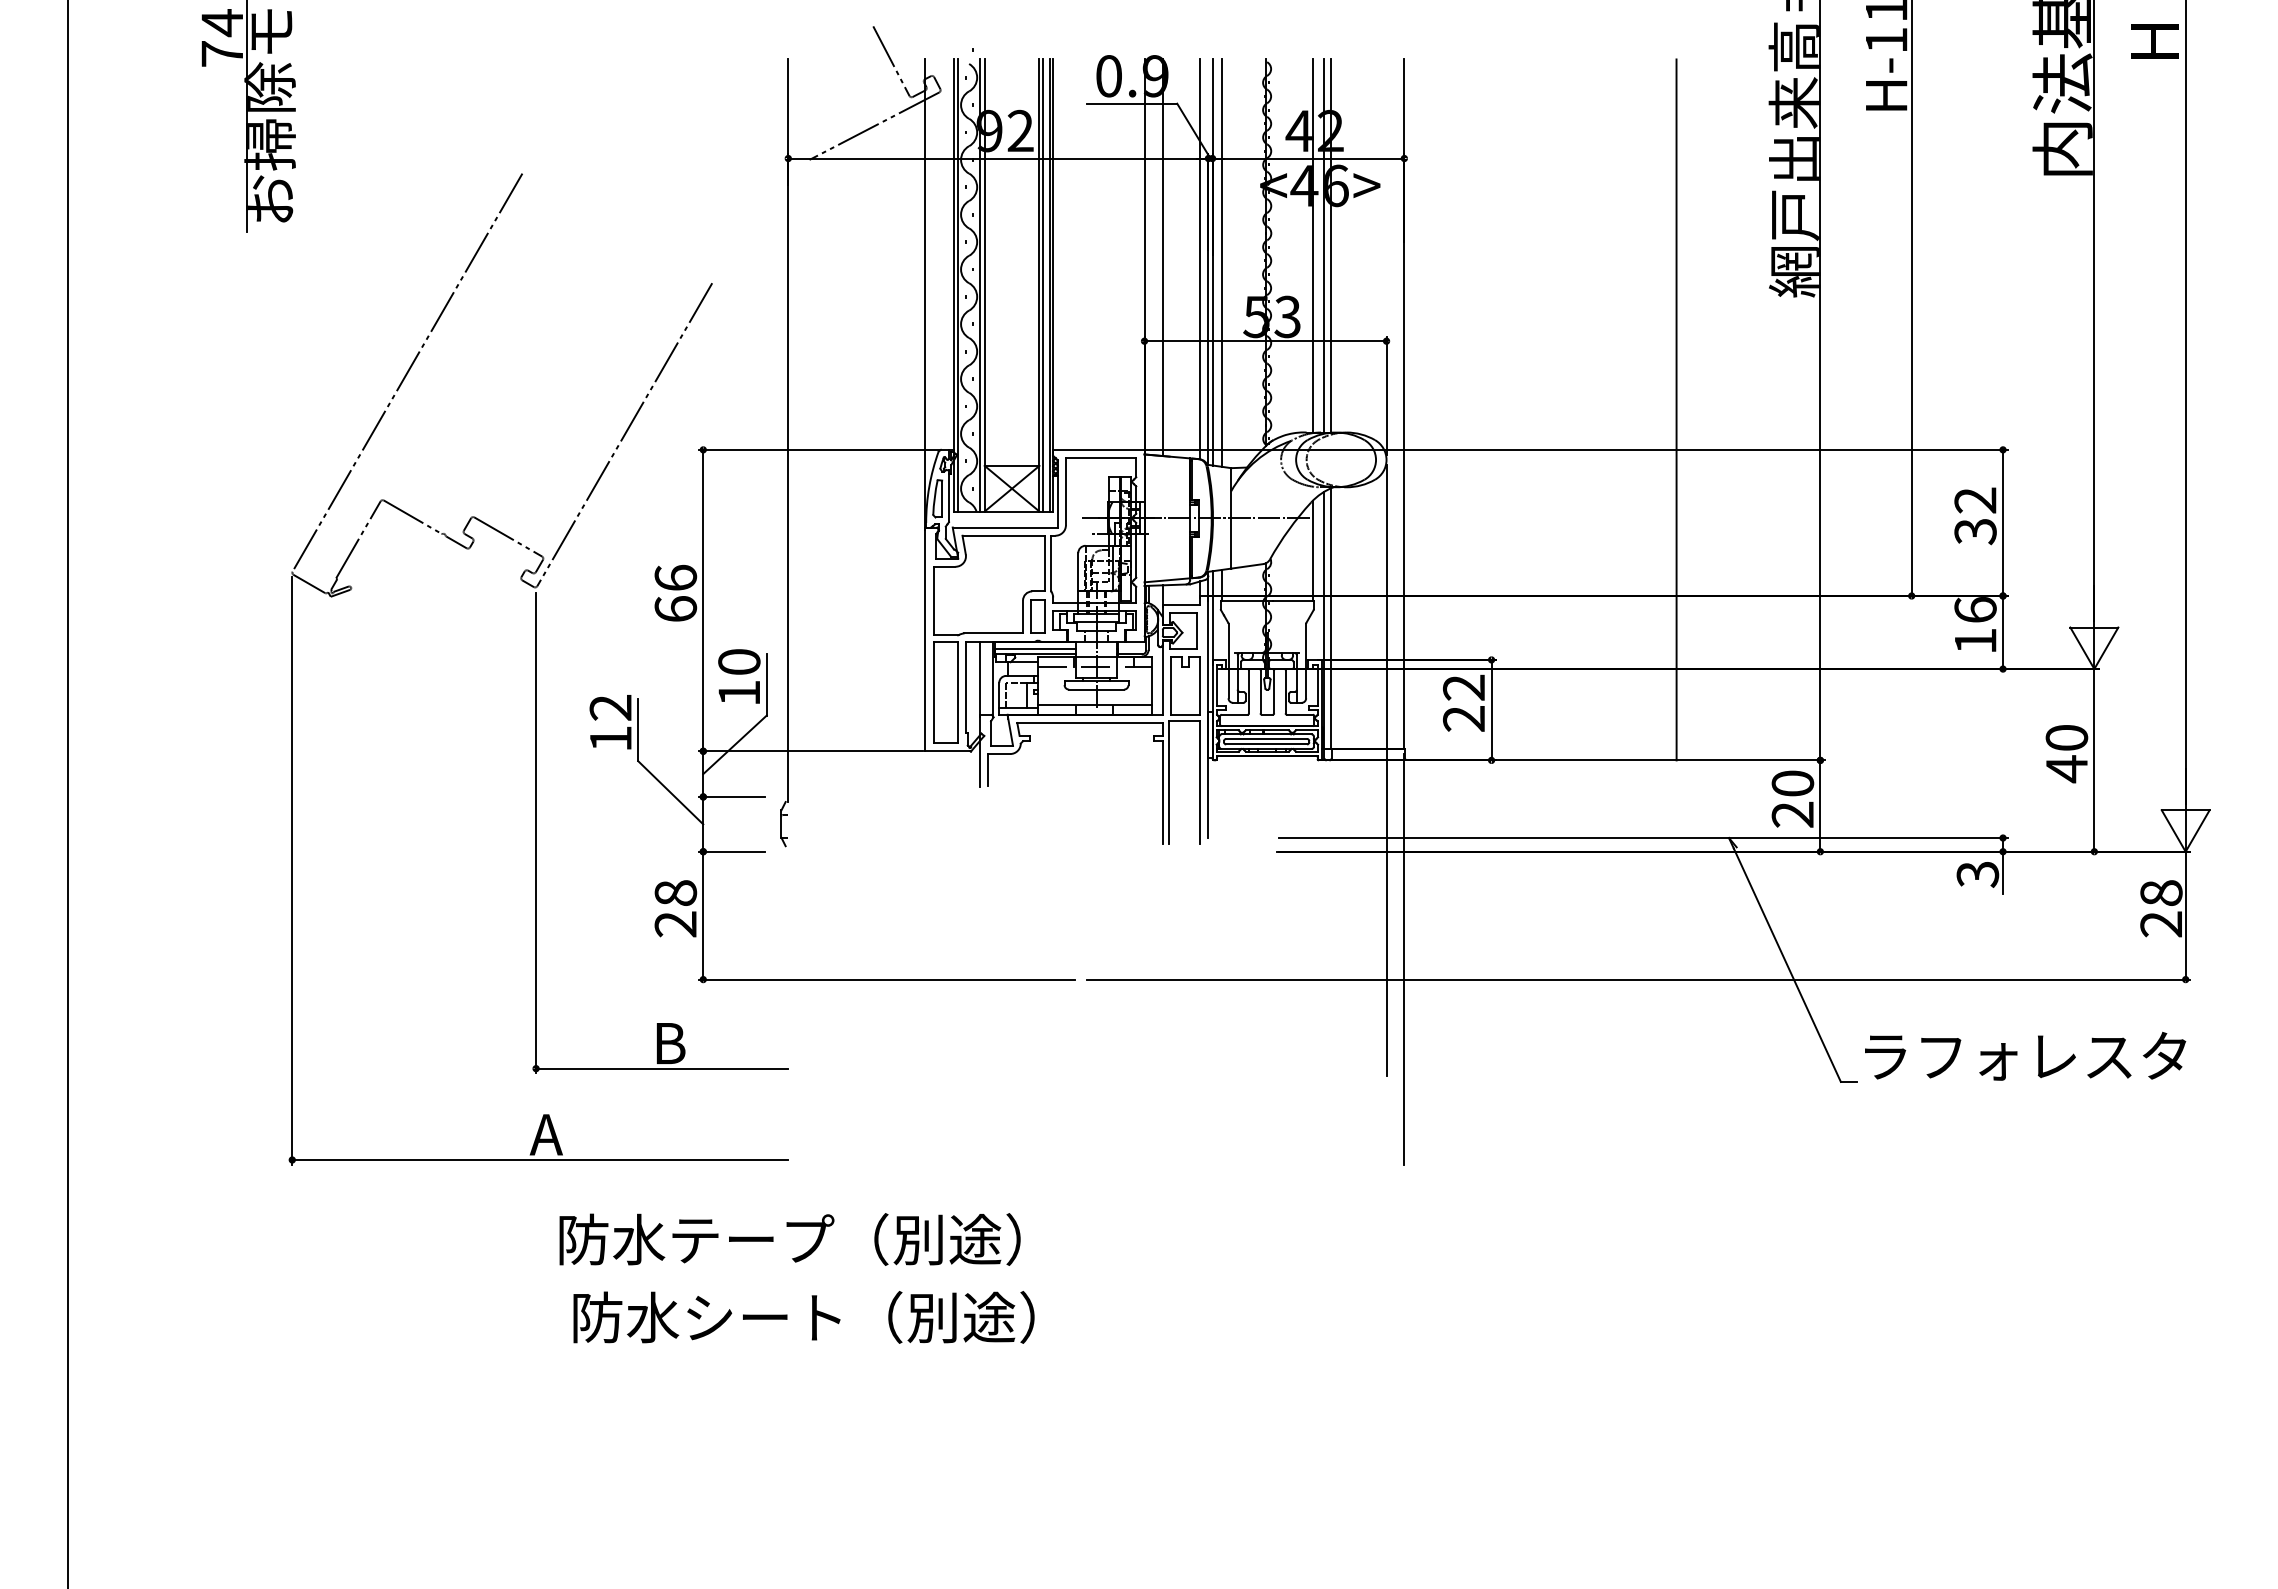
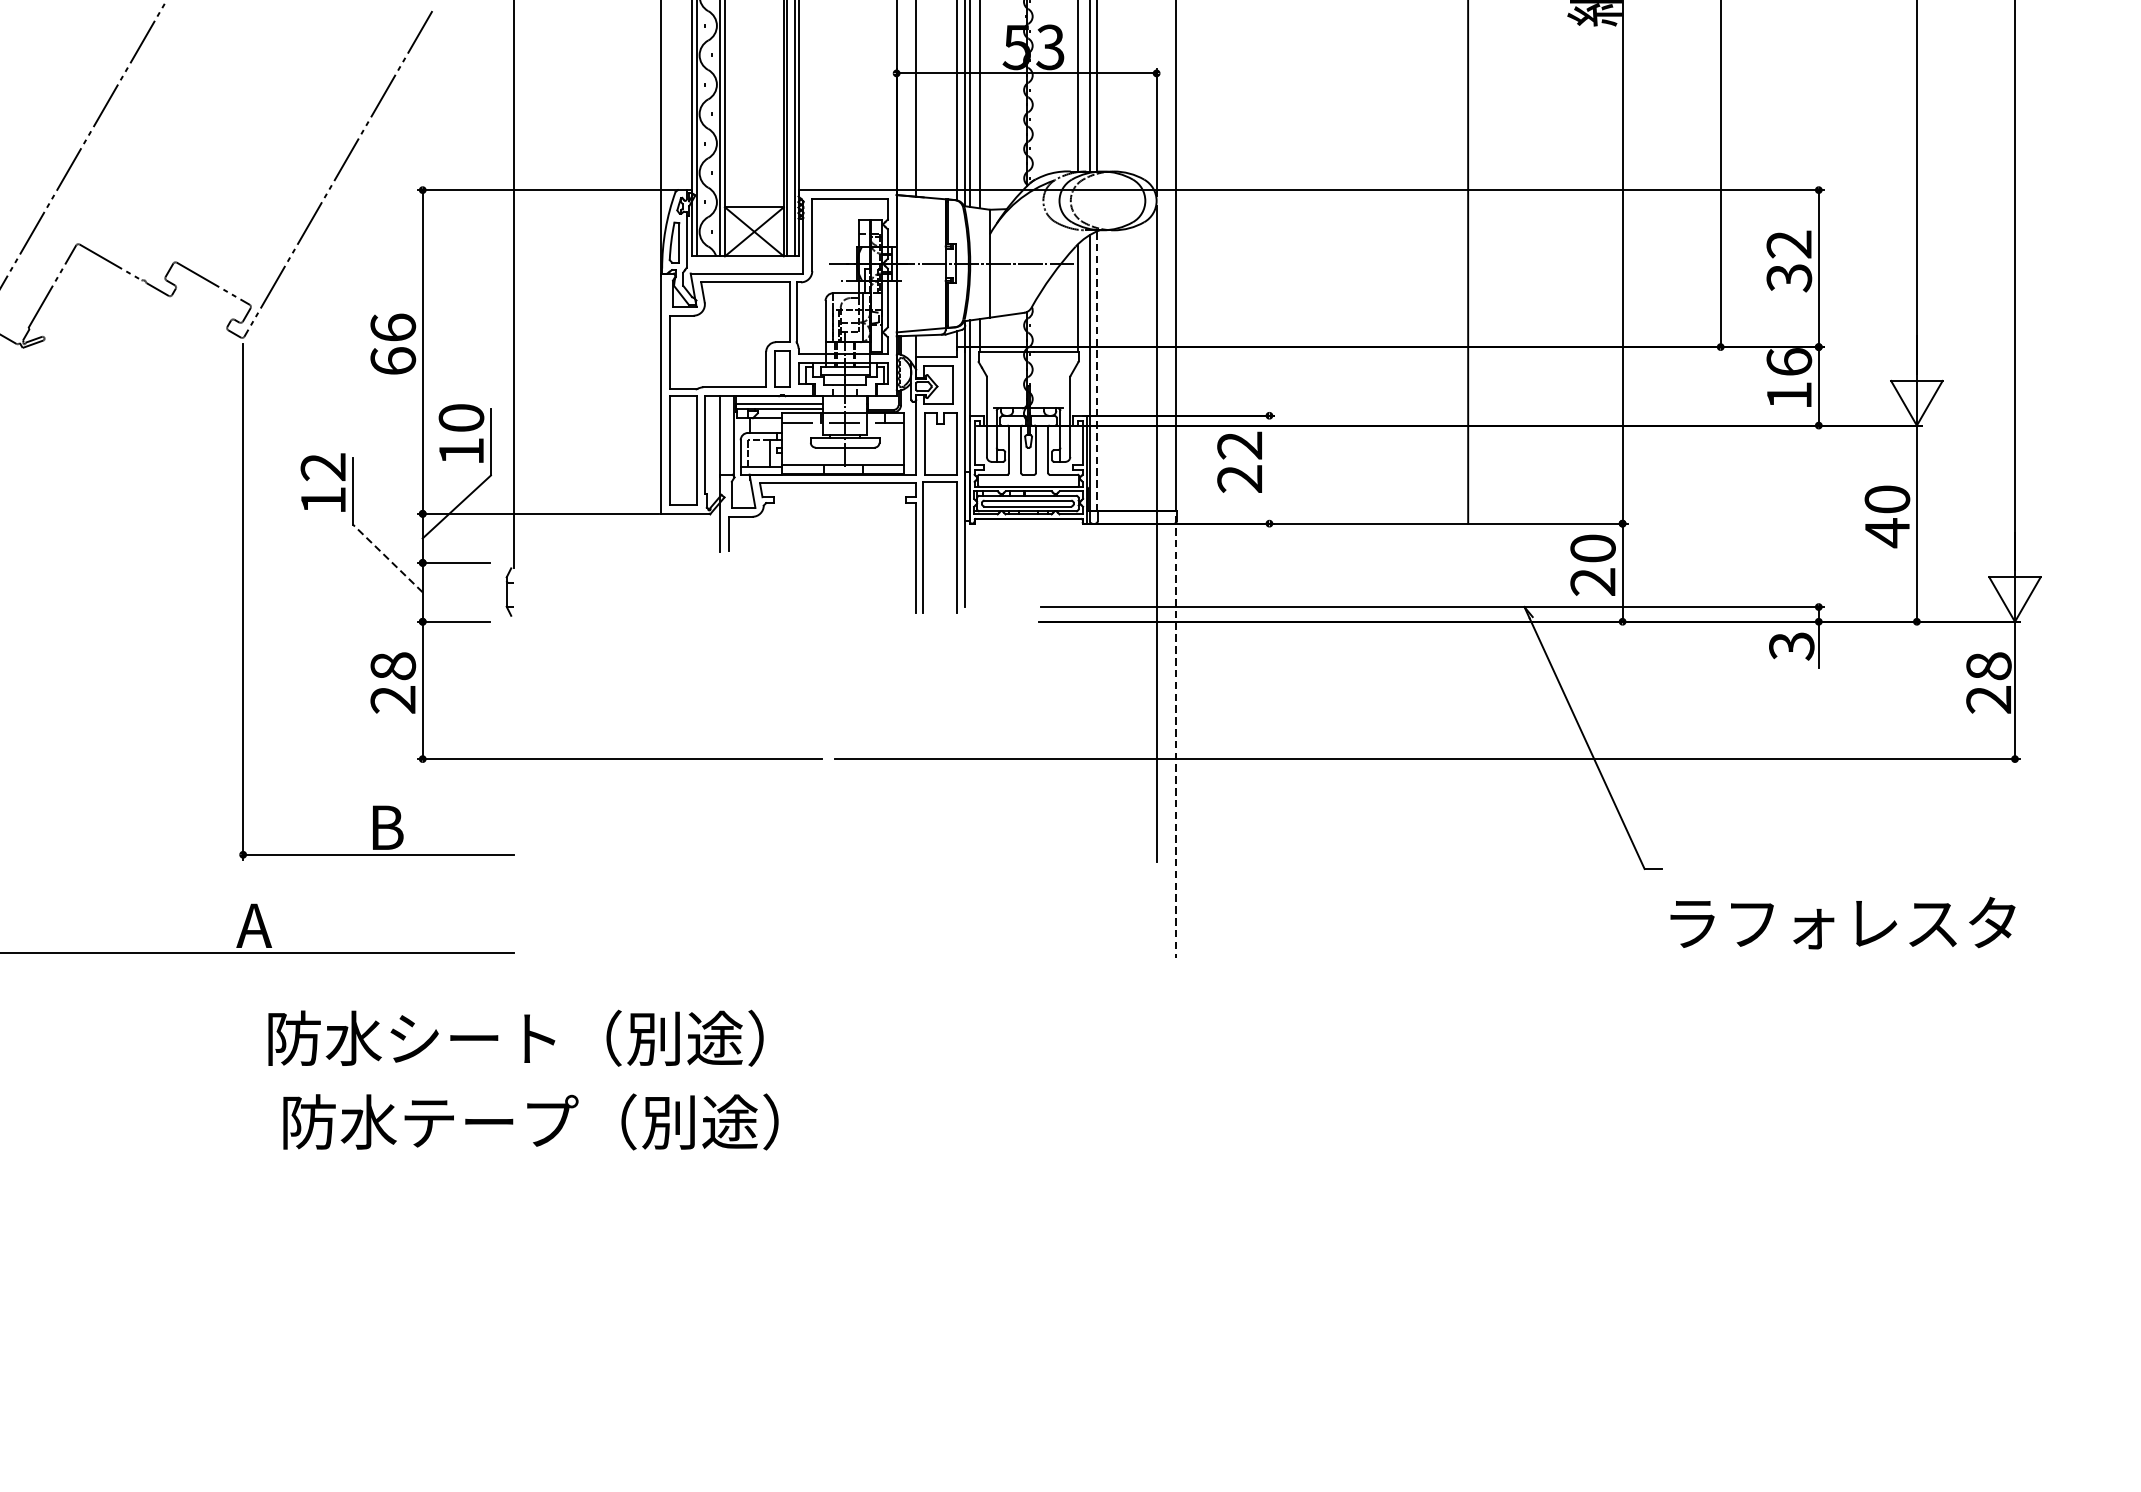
line: (1331, 618) -> (1097, 371), solid -> dashed
line: (1491, 709) -> (1269, 469), removed
line: (670, 792) -> (387, 558), solid -> dashed
line: (1404, 959) -> (1175, 737), solid -> dashed
text: (2025, 1055) -> (1842, 922), moved
text: (753, 1238) -> (476, 1037), 防水テープ（別途） -> 防水シート（別途）
text: (767, 1316) -> (491, 1120), 防水シート（別途） -> 防水テープ（別途）

